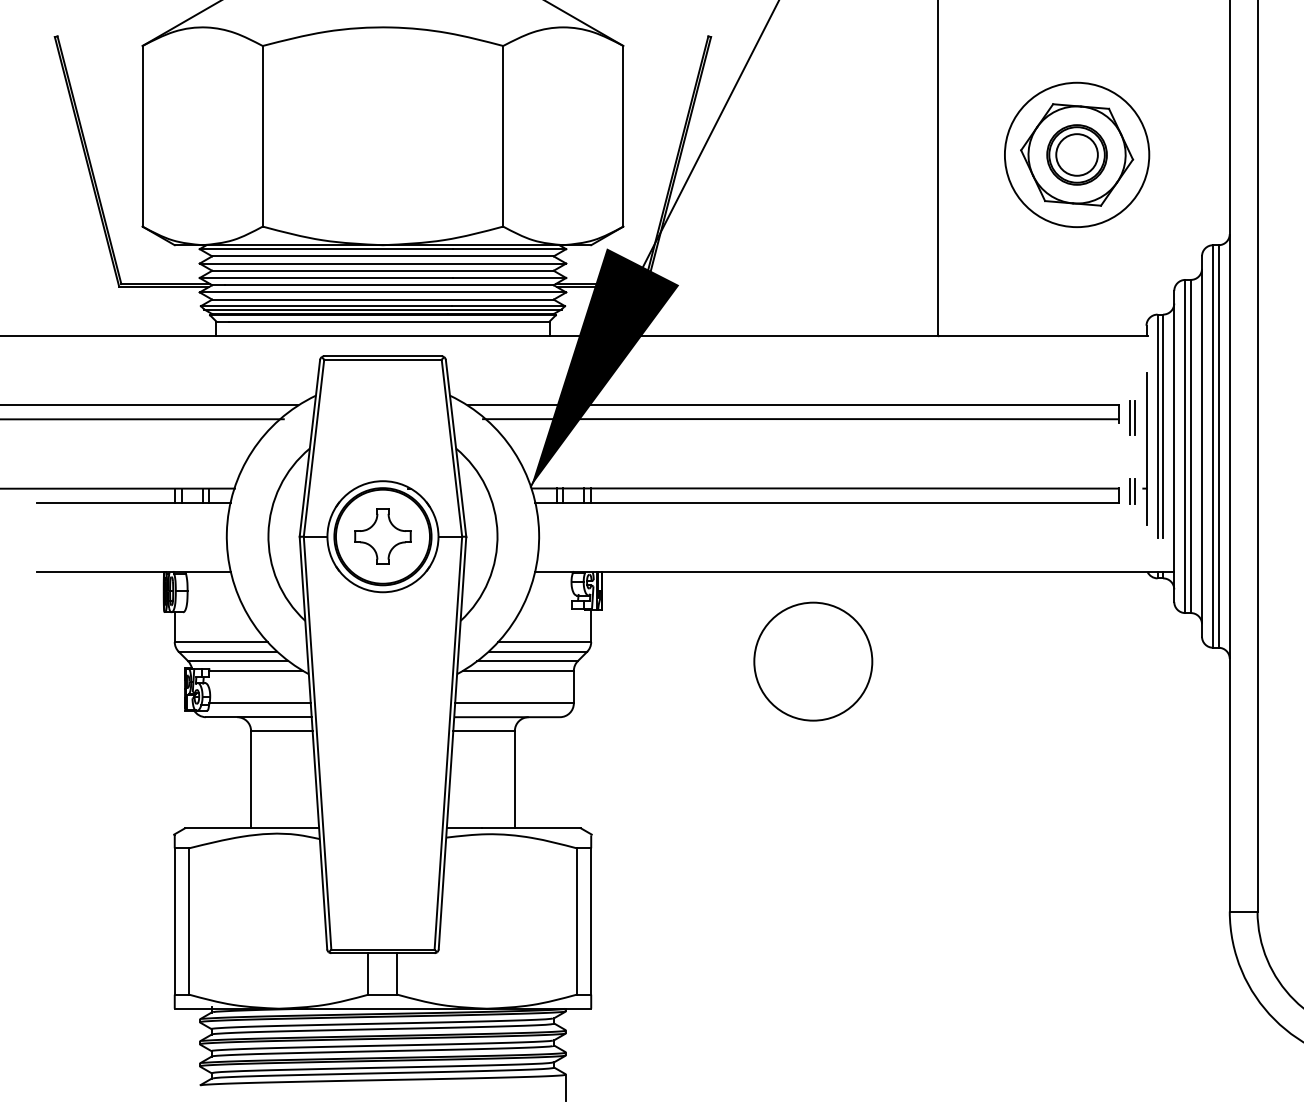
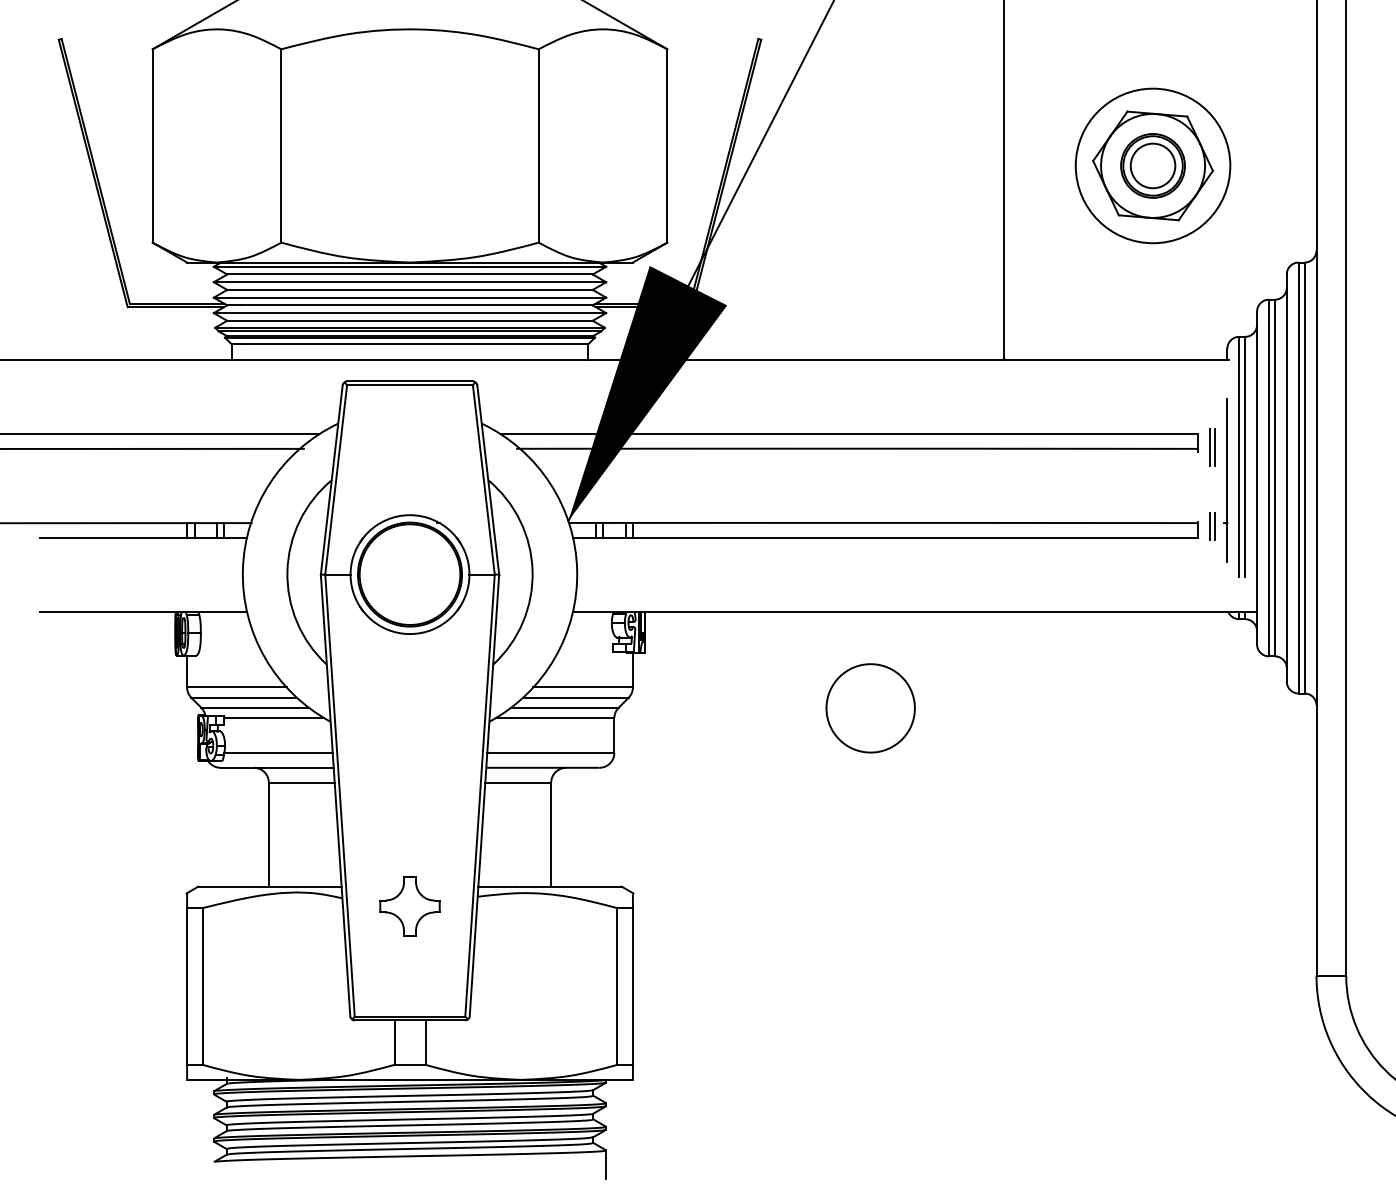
part: (382, 536) -> (409, 906), moved
circle: (813, 661) -> (870, 708), size x0.7

